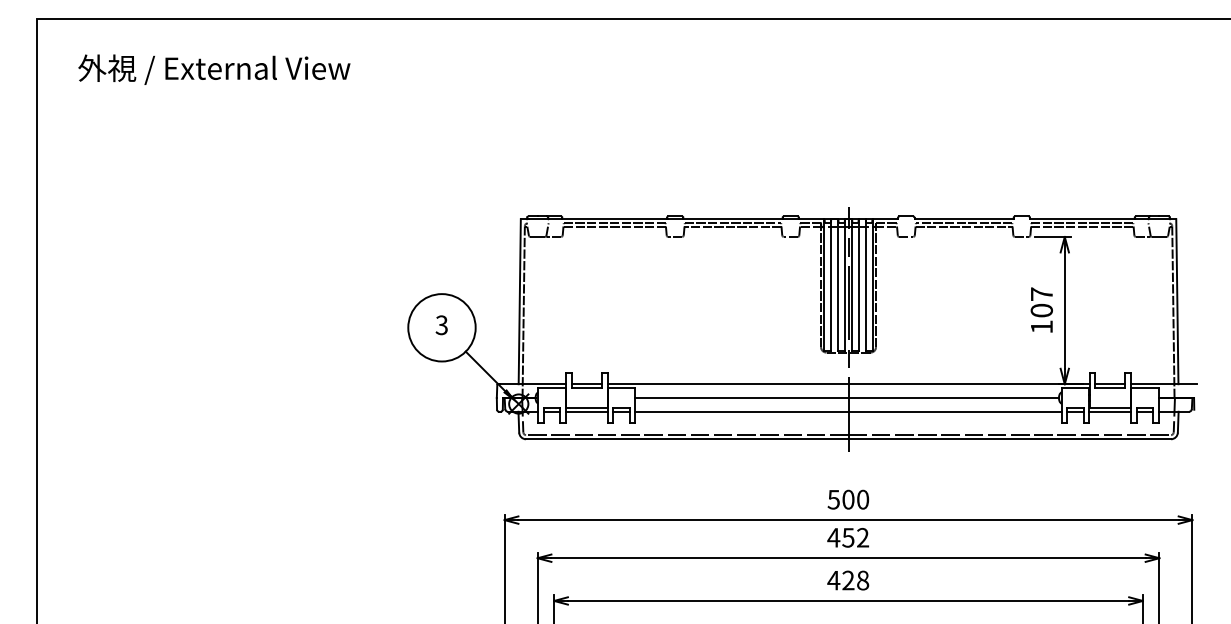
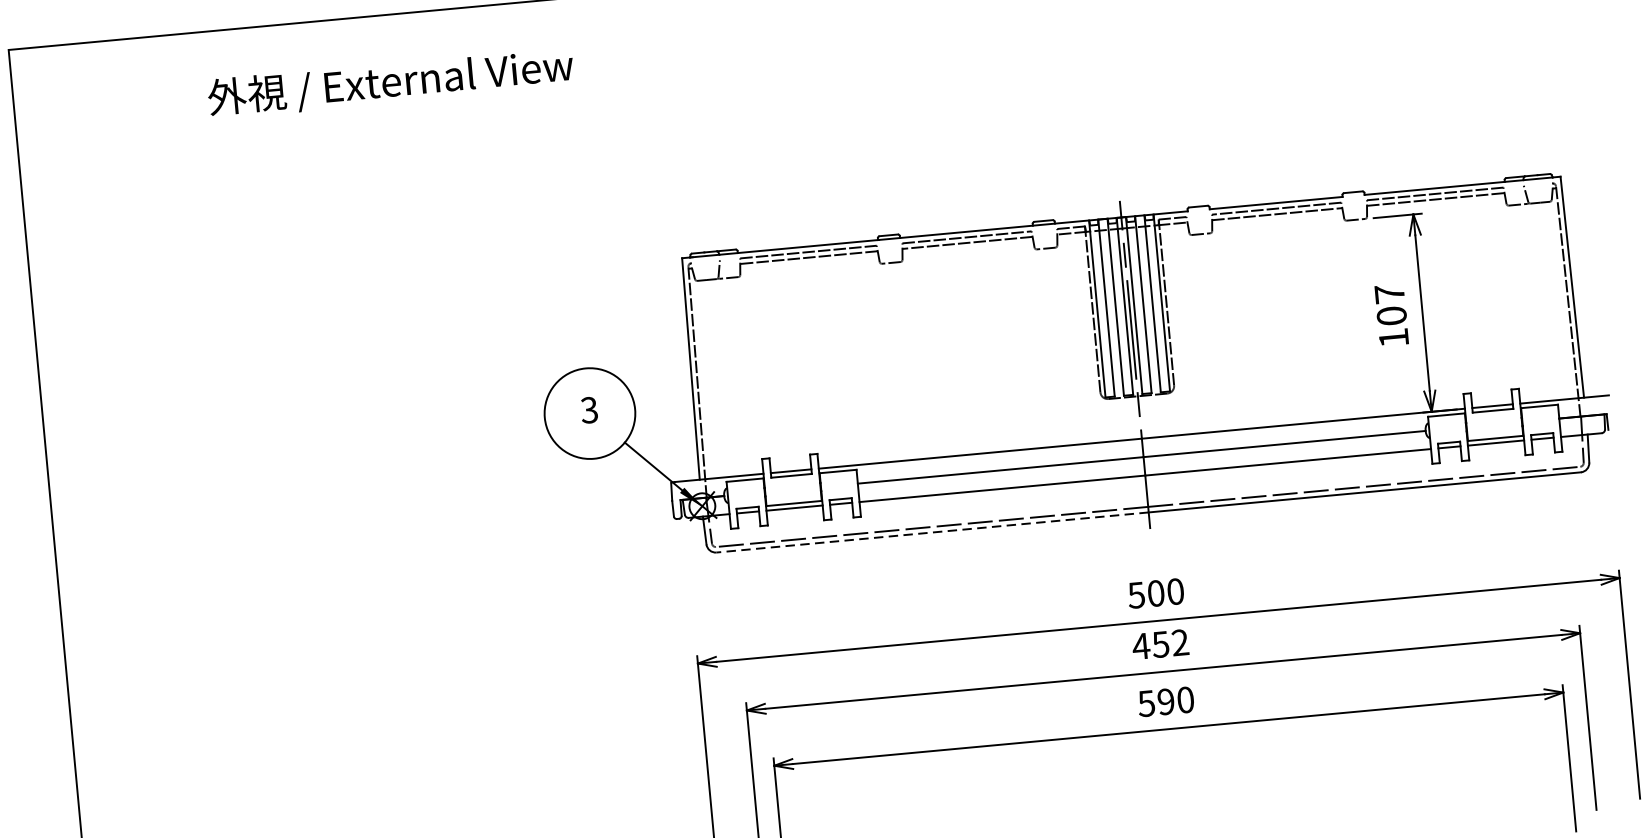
text: (214, 69) -> (391, 82), moved
line: (686, 439) -> (931, 532), solid -> dashed
text: (848, 580) -> (1166, 701), 428 -> 590

